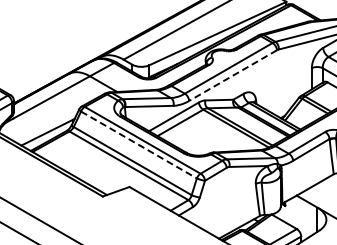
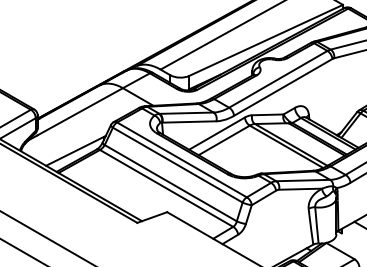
line: (233, 75) -> (283, 87), dashed -> solid
line: (138, 144) -> (177, 164), dashed -> solid

